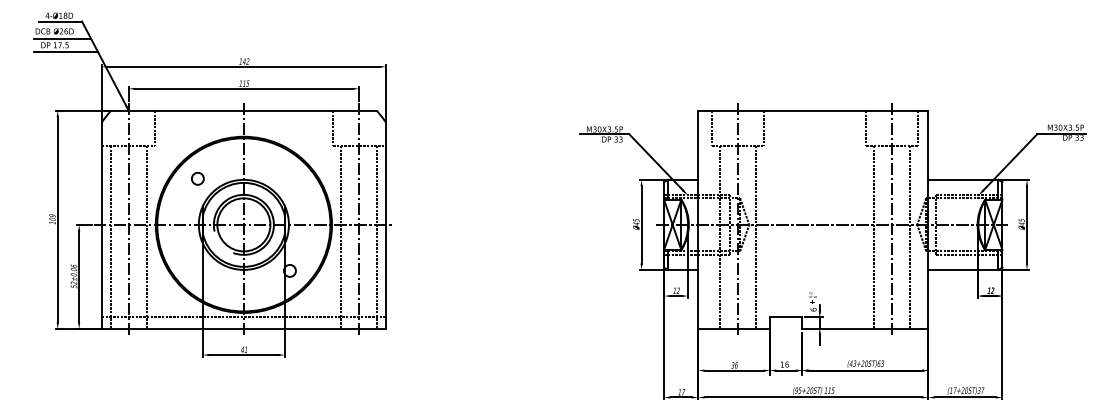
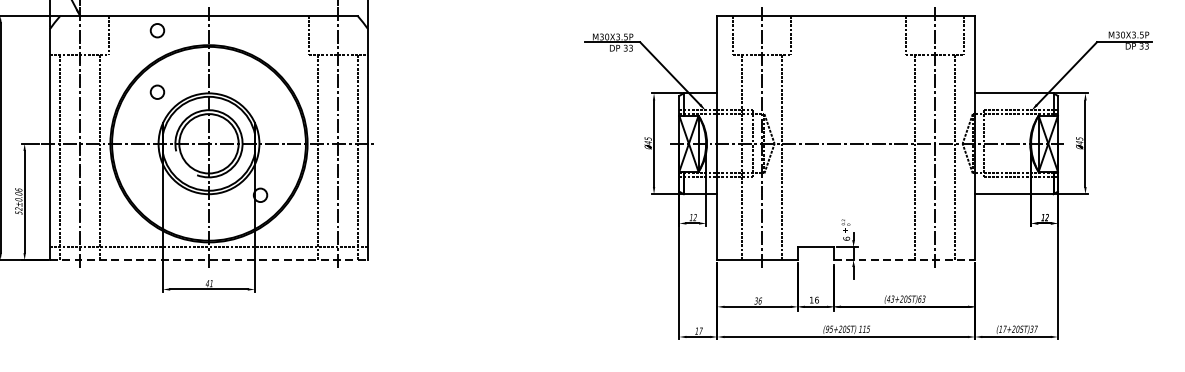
circle: (197, 123) -> (157, 30), added
line: (244, 328) -> (209, 259), solid -> dashed
line: (865, 328) -> (904, 259), solid -> dashed

